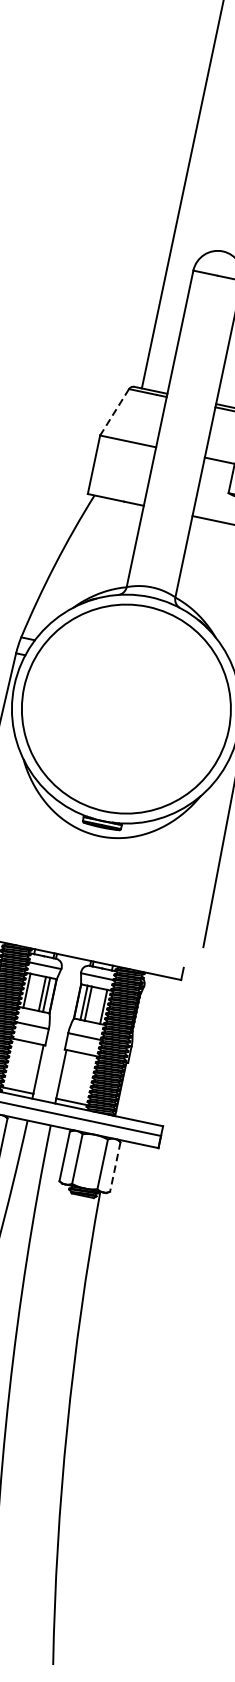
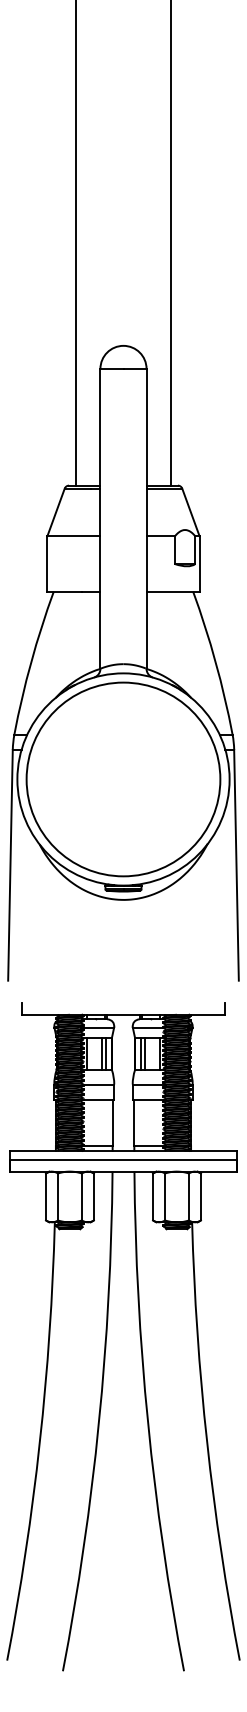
line: (114, 412) -> (55, 512), dashed -> solid
line: (114, 1166) -> (200, 1196), dashed -> solid

